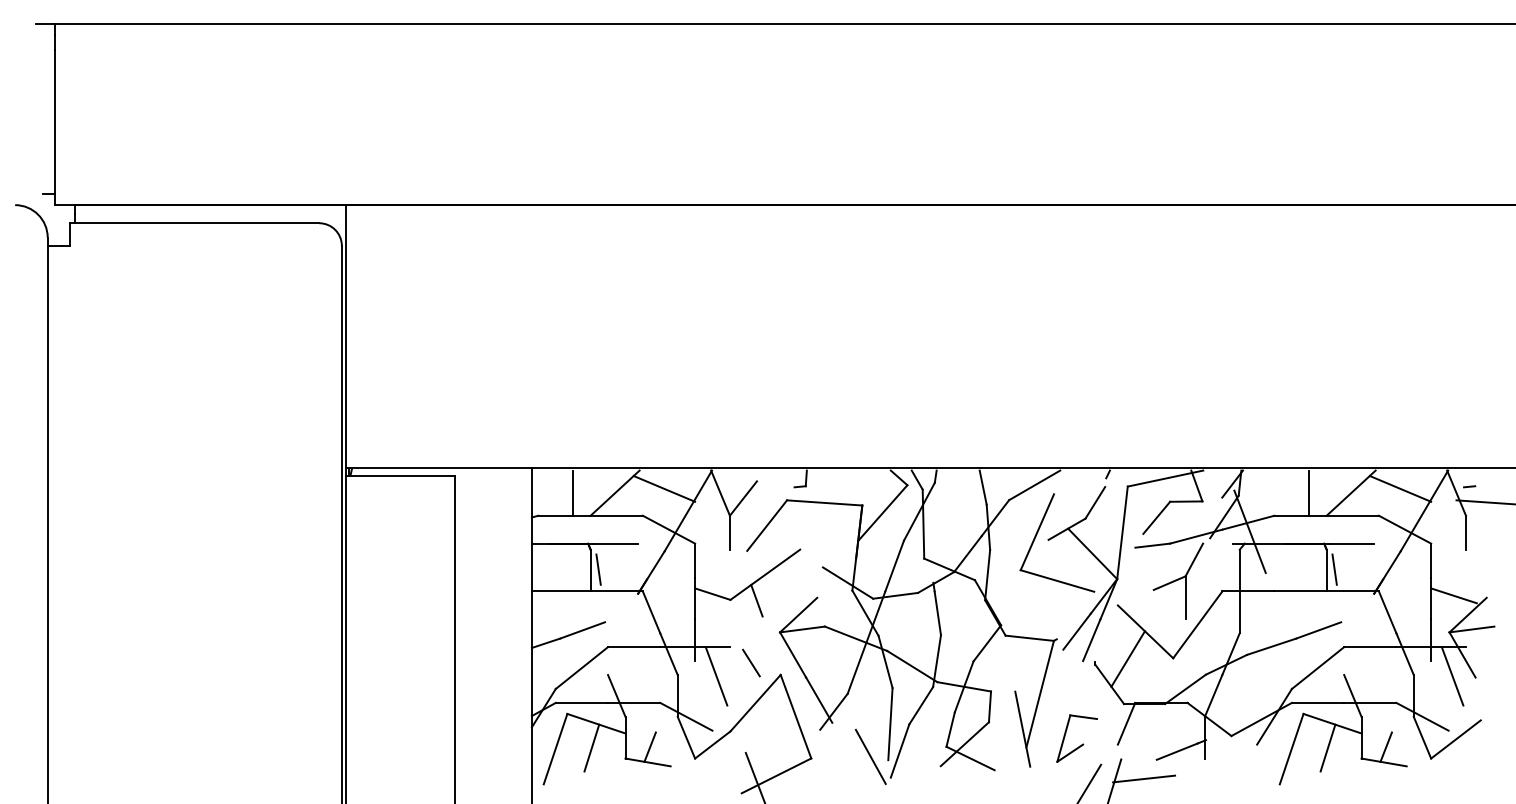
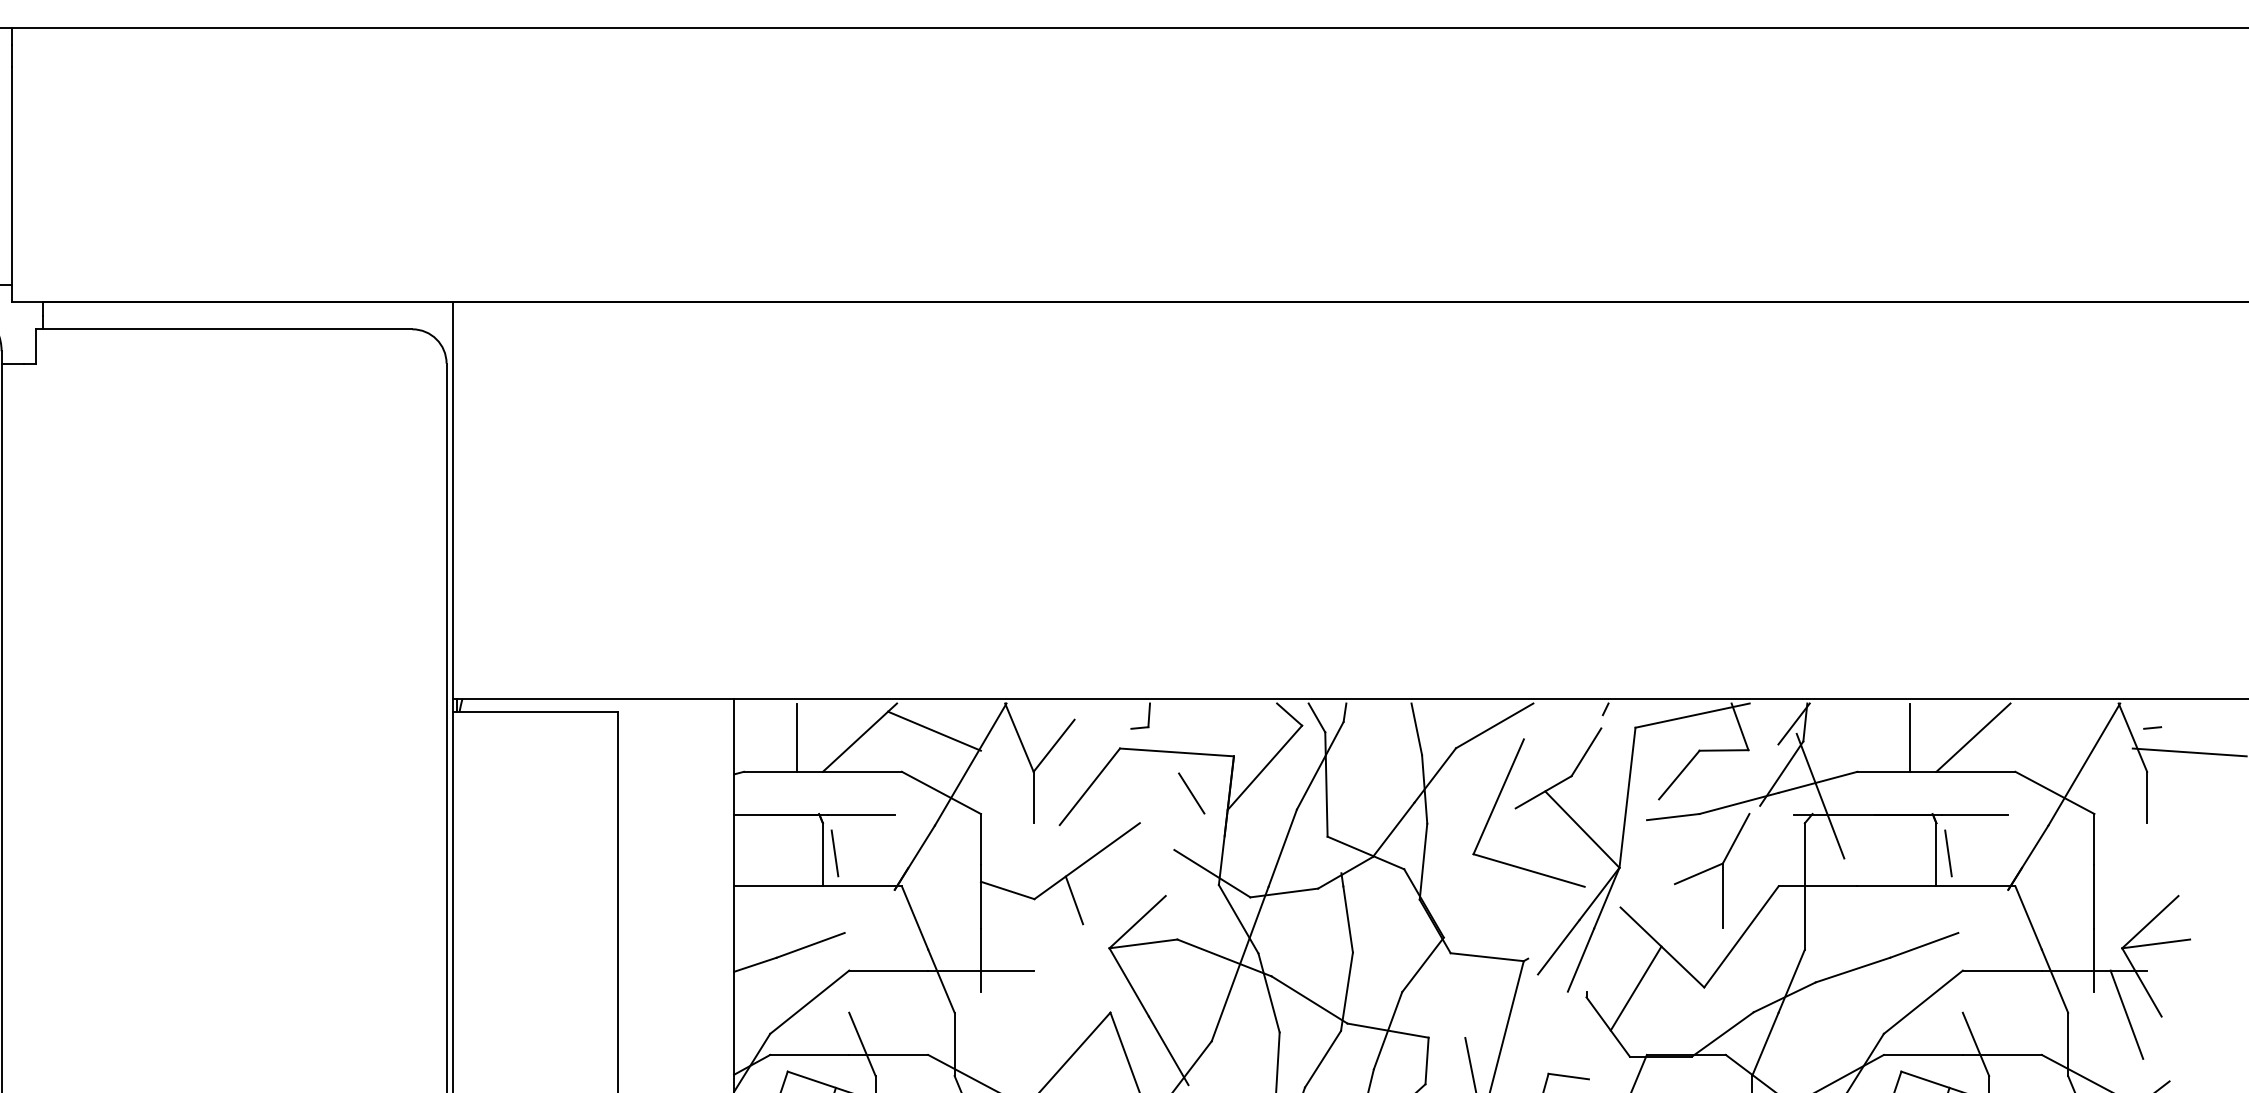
line: (1400, 488) -> (2048, 730), removed
line: (1453, 595) -> (2128, 892), removed
line: (751, 662) -> (1191, 792), moved
line: (716, 676) -> (1013, 1015), removed

